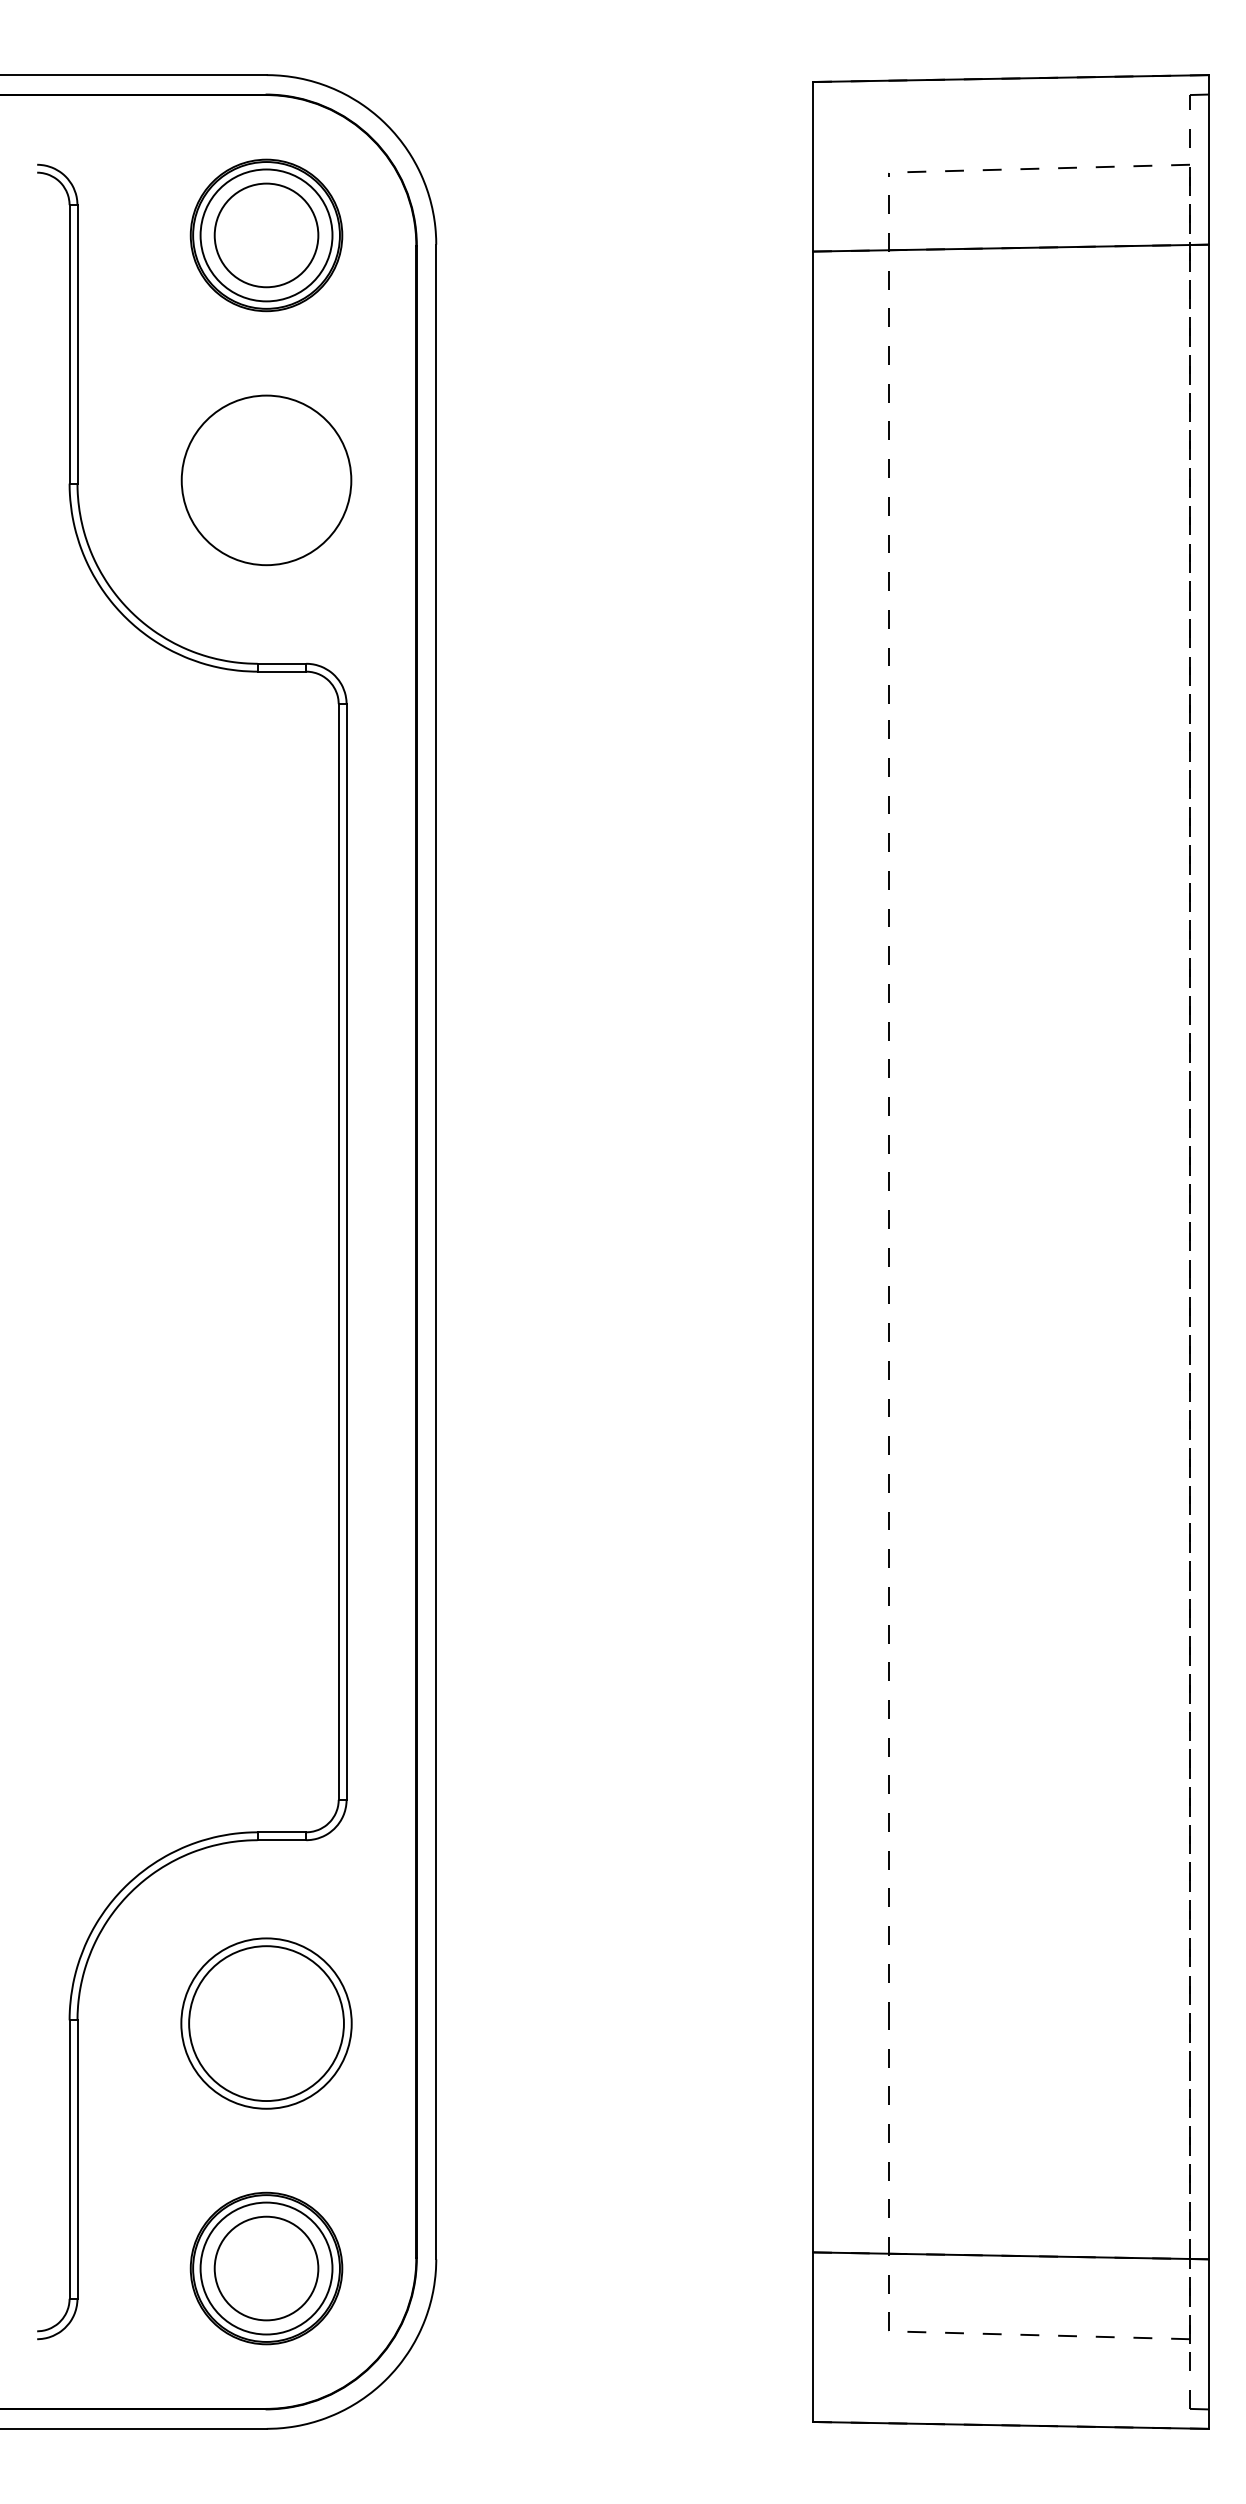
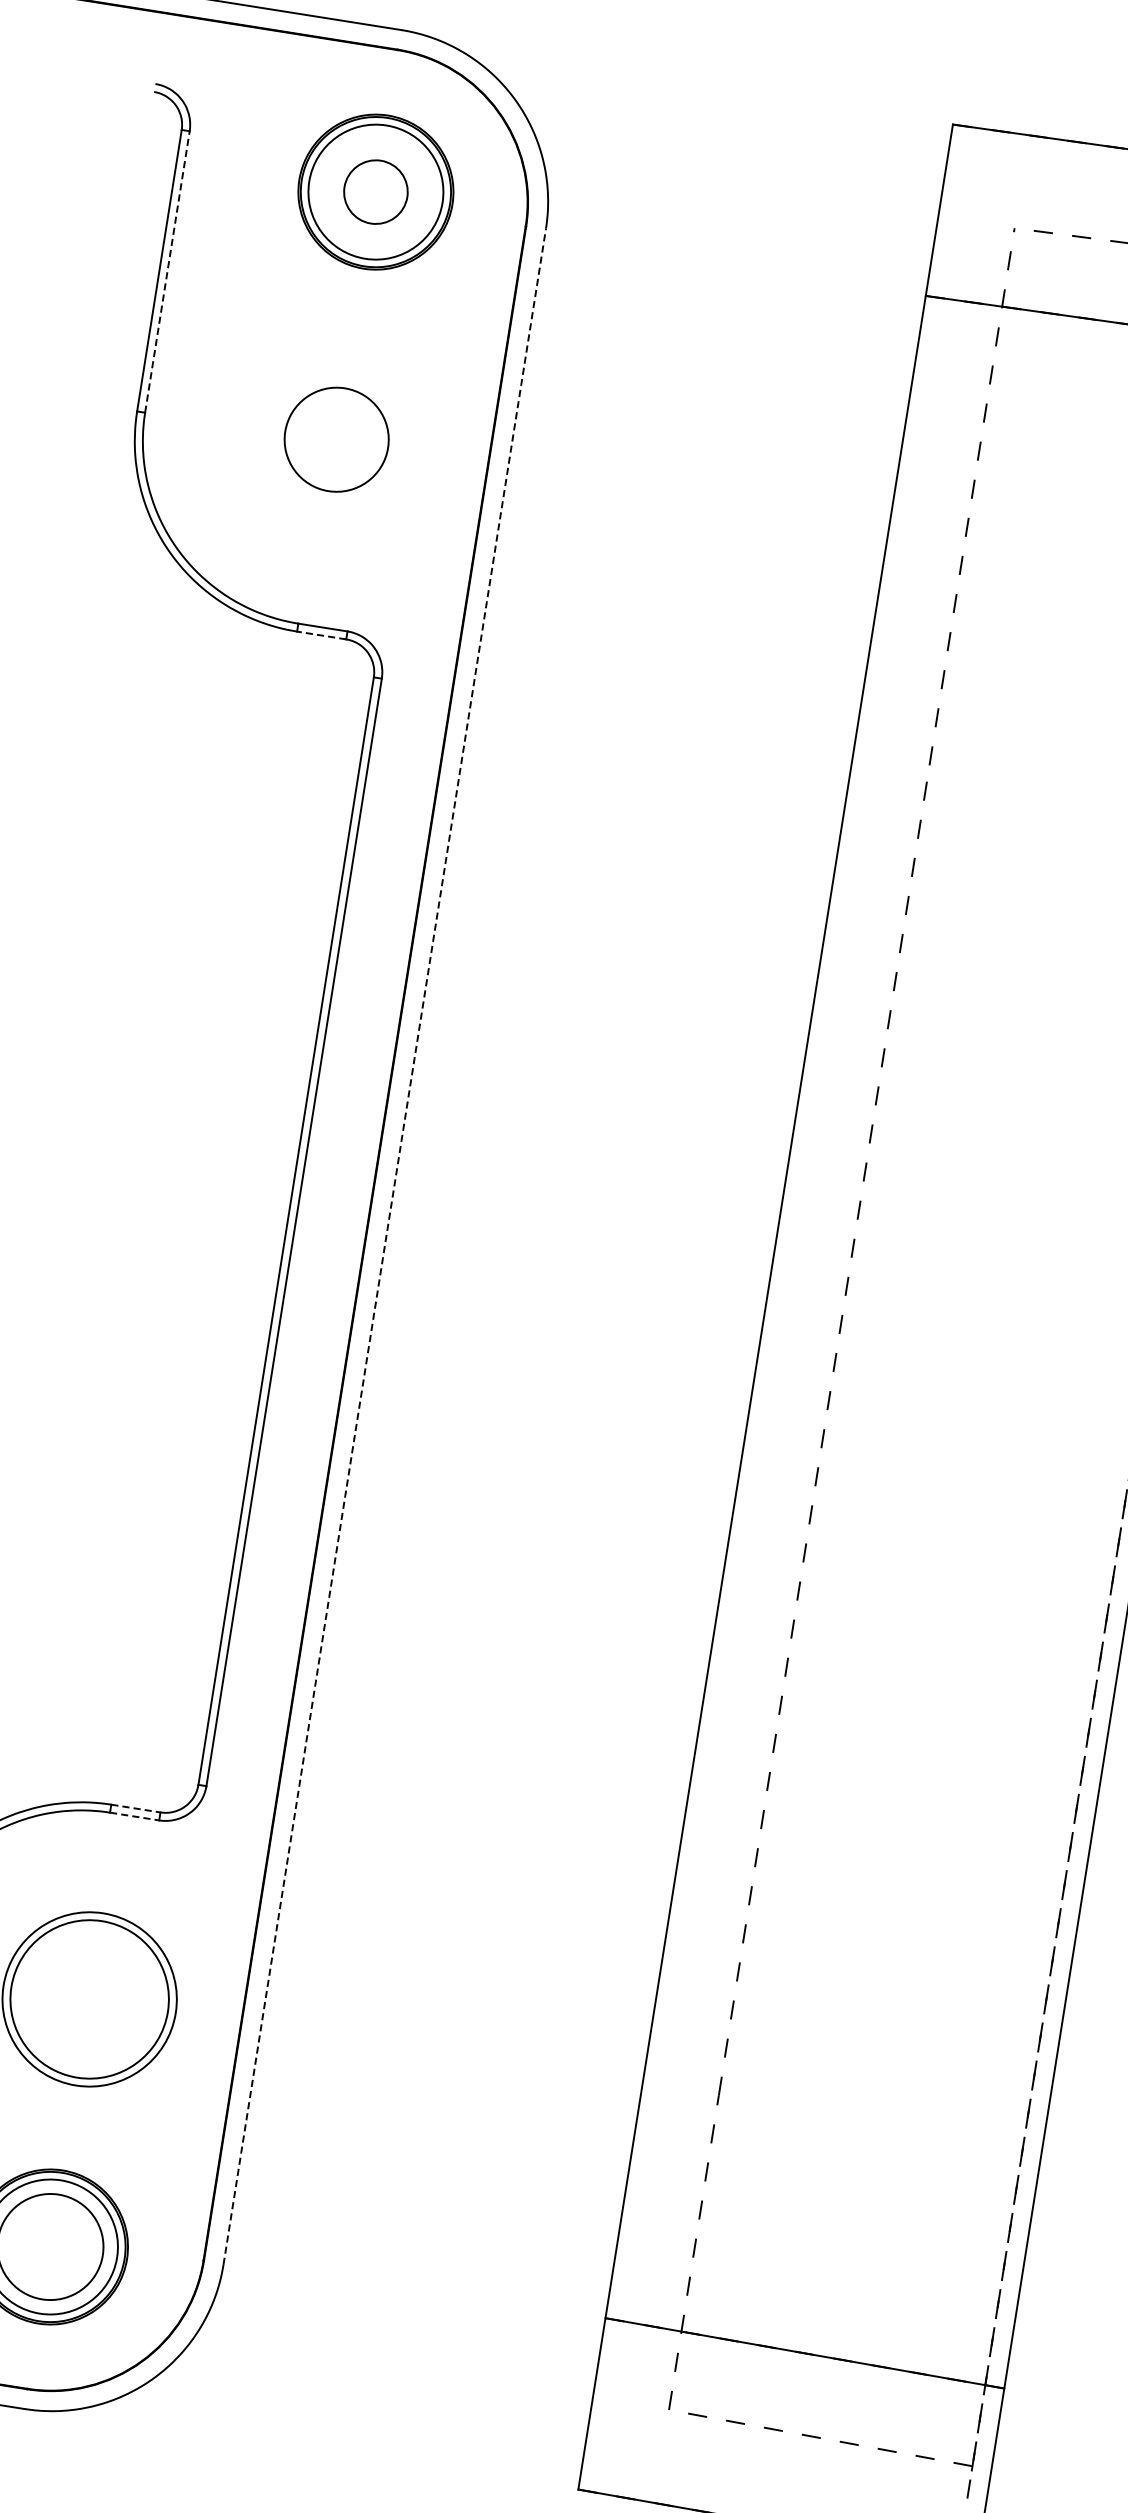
circle: (266, 235) -> (375, 192), size x0.6
line: (77, 343) -> (167, 271), solid -> dashed
circle: (266, 480) -> (336, 439), size x0.6
line: (281, 671) -> (321, 635), solid -> dashed
line: (436, 1251) -> (385, 1246), solid -> dashed
line: (282, 1832) -> (136, 1808), solid -> dashed
line: (282, 1840) -> (135, 1816), solid -> dashed

